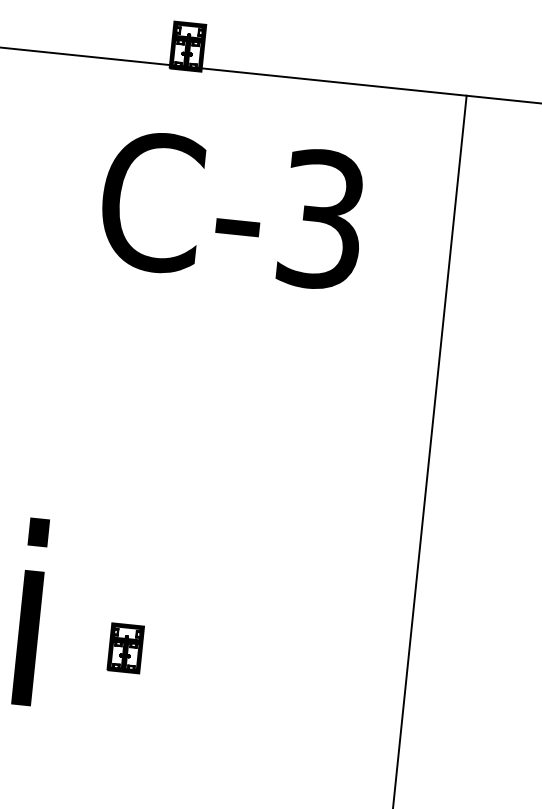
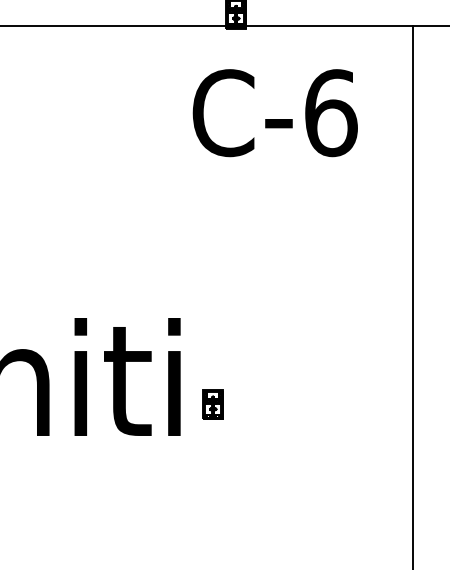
text: (322, 220) -> (331, 113), C-3 -> C-6
part: (124, 648) -> (212, 404), moved

